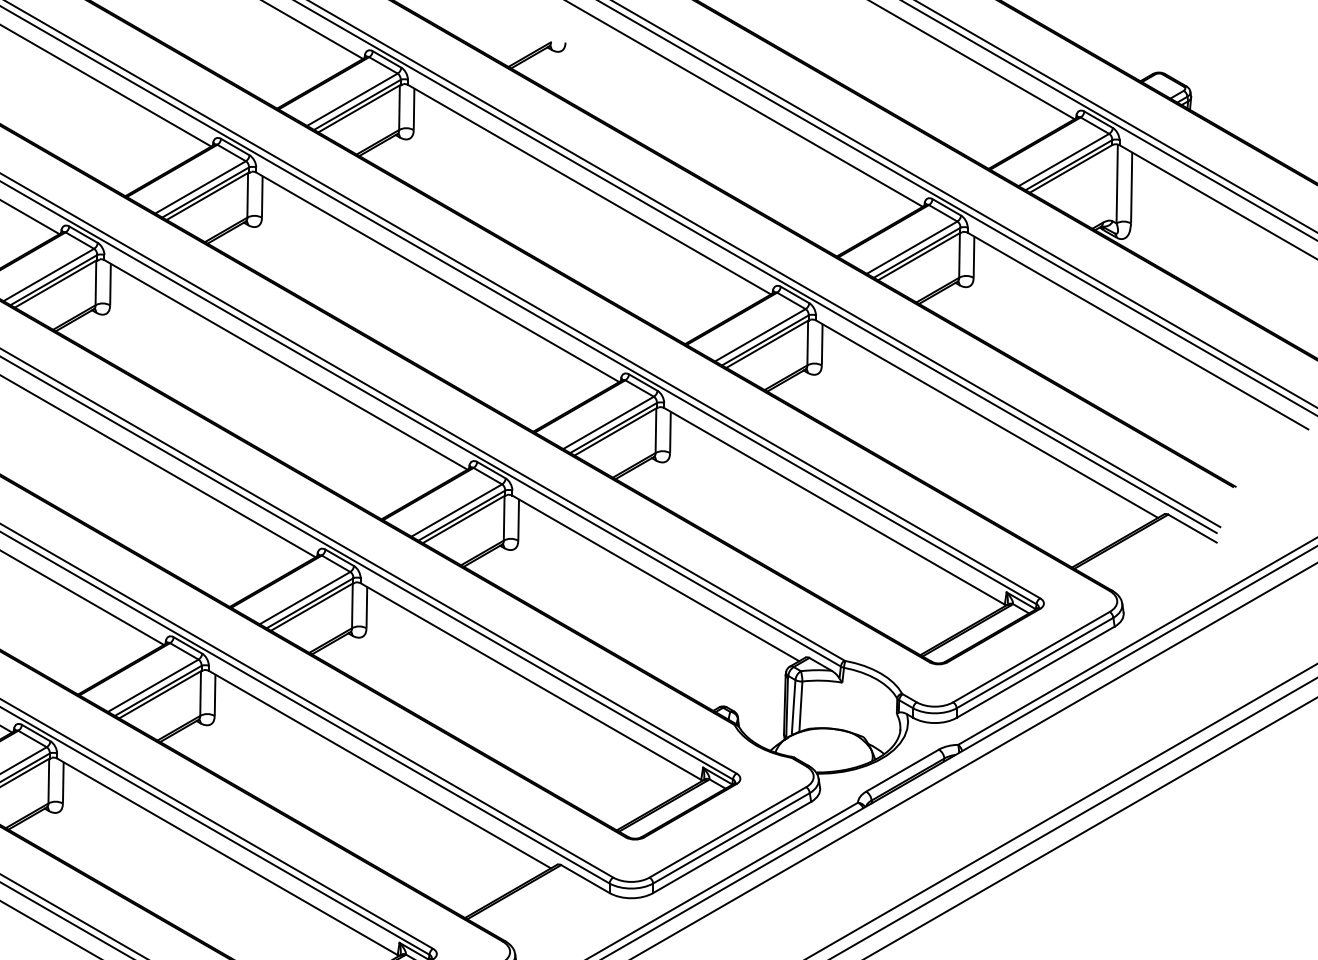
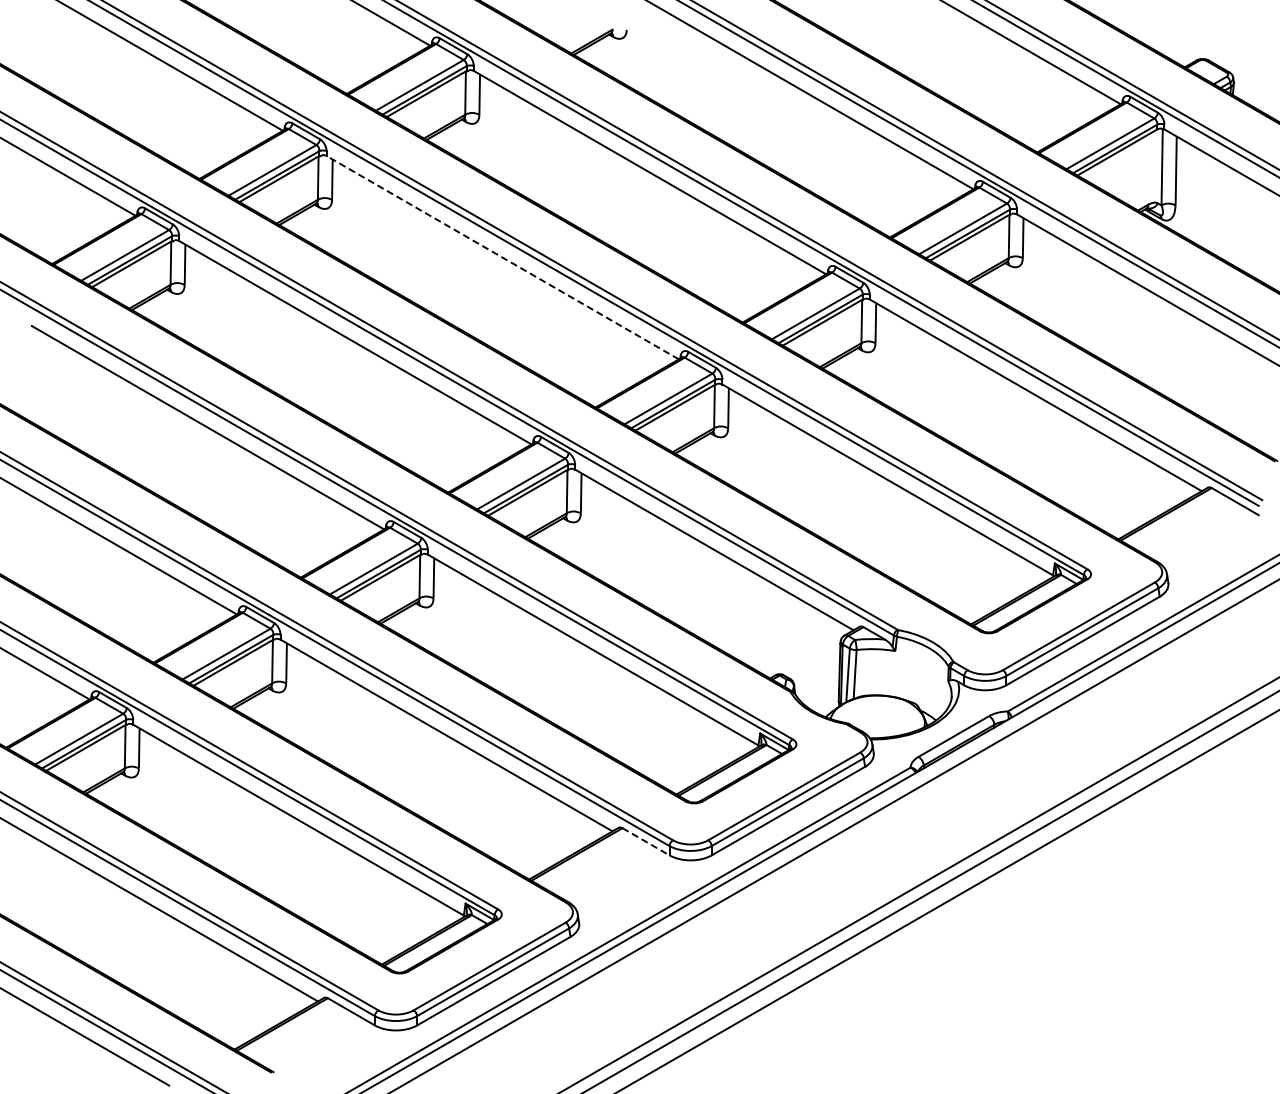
line: (437, 277) -> (502, 257), solid -> dashed
line: (585, 879) -> (646, 842), solid -> dashed

